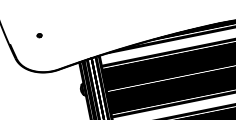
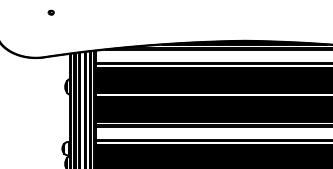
part: (38, 35) -> (50, 12), moved

